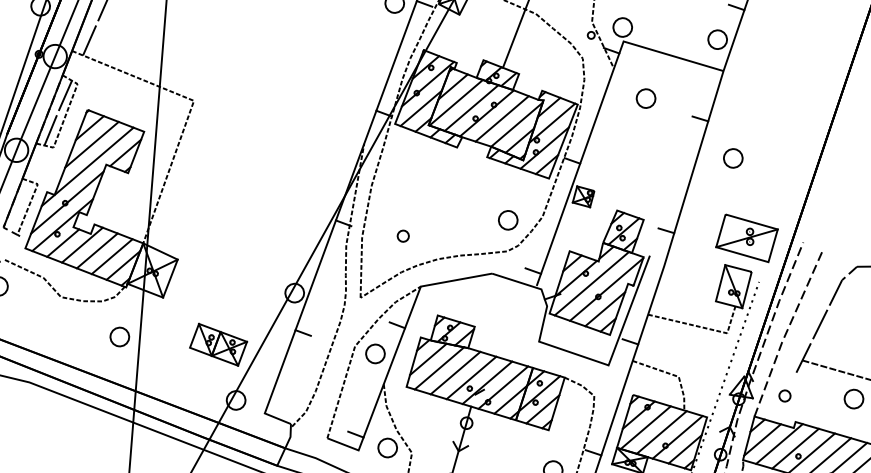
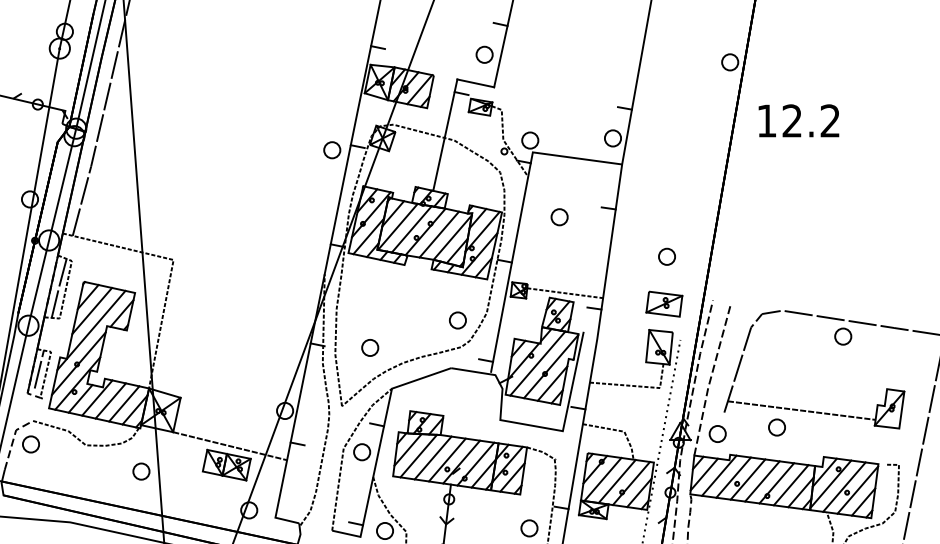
part: (645, 98) -> (559, 217), moved
part: (732, 157) -> (666, 256), moved
line: (20, 202) -> (38, 369), added
line: (635, 208) -> (565, 293), added
part: (403, 235) -> (370, 347), size x1.67
part: (747, 237) -> (664, 303), size x0.71
line: (226, 324) -> (230, 446), added
part: (784, 395) -> (717, 433), size x1.67

